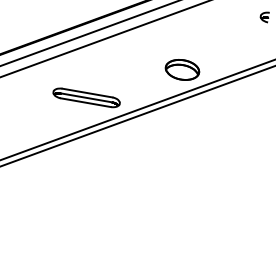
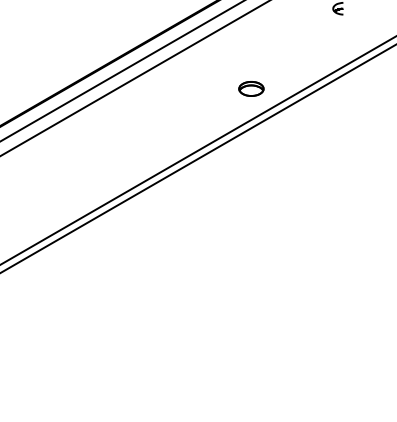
part: (182, 69) -> (251, 88), size x0.6
part: (86, 97) -> (142, 141), removed

